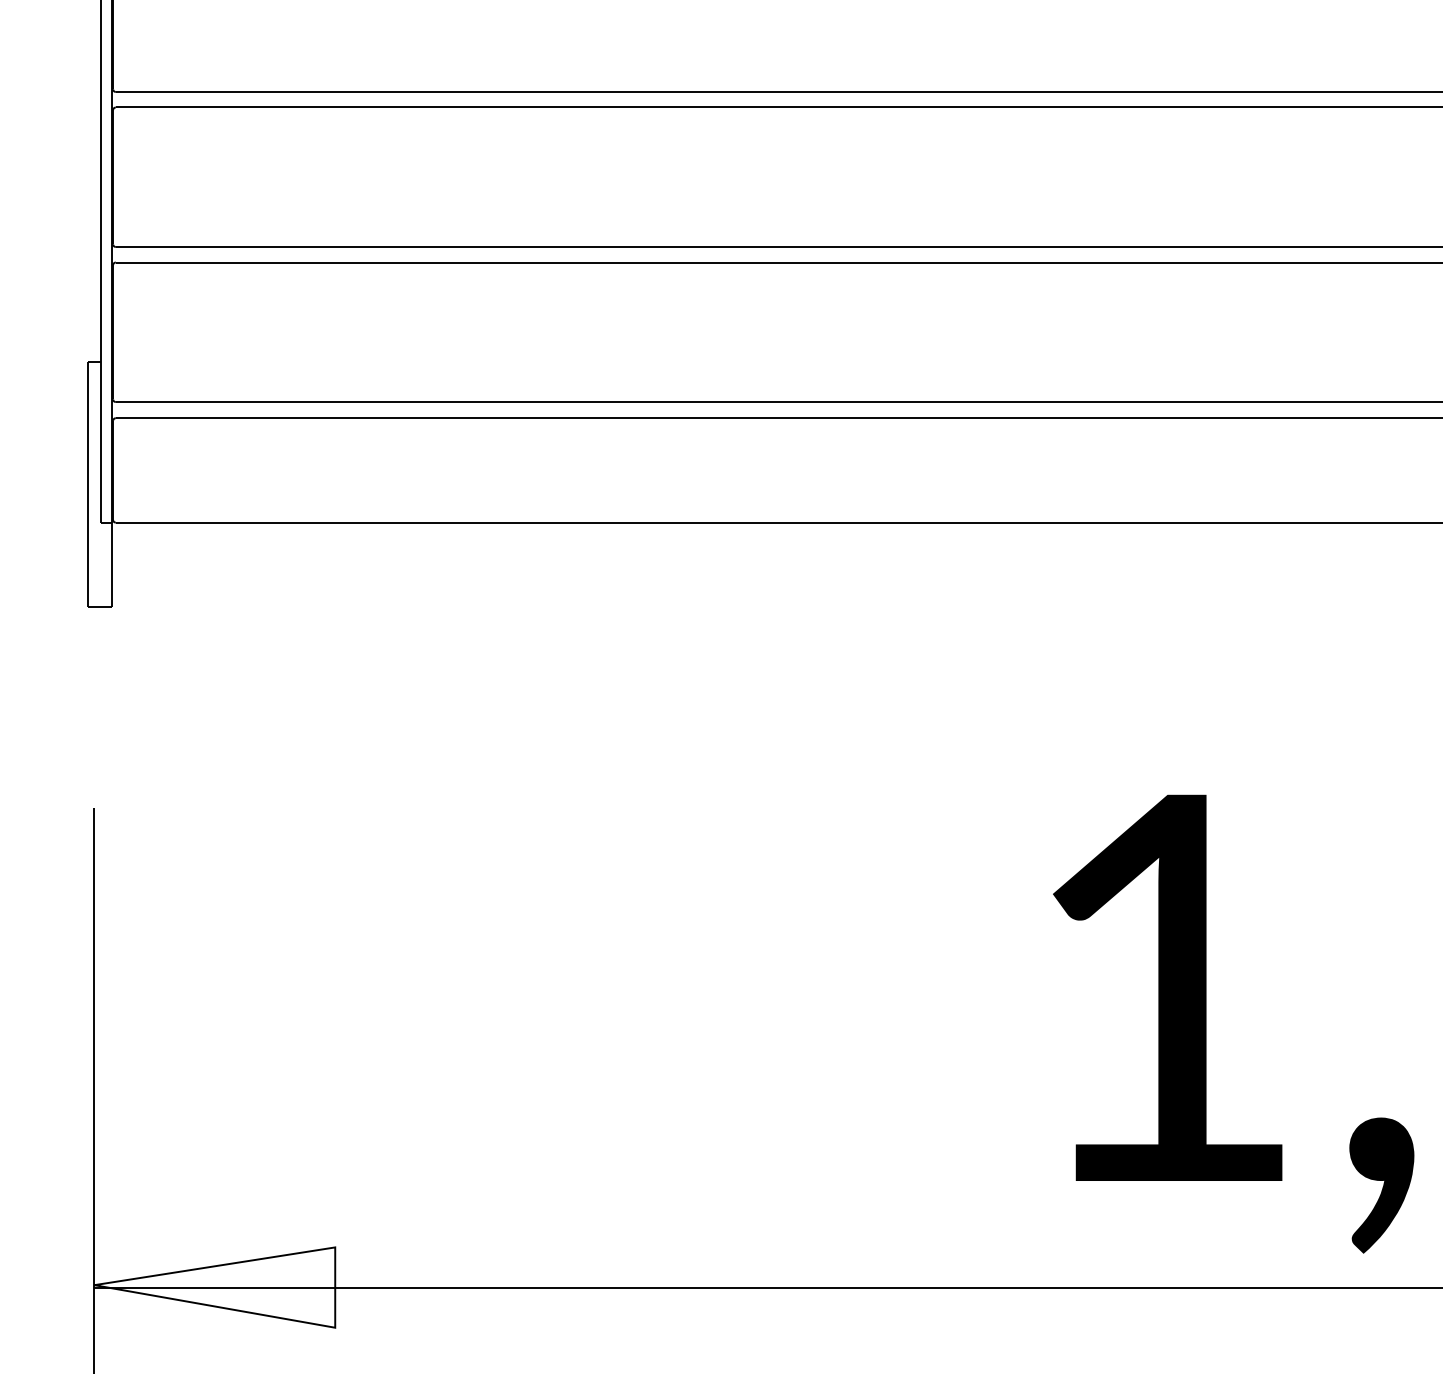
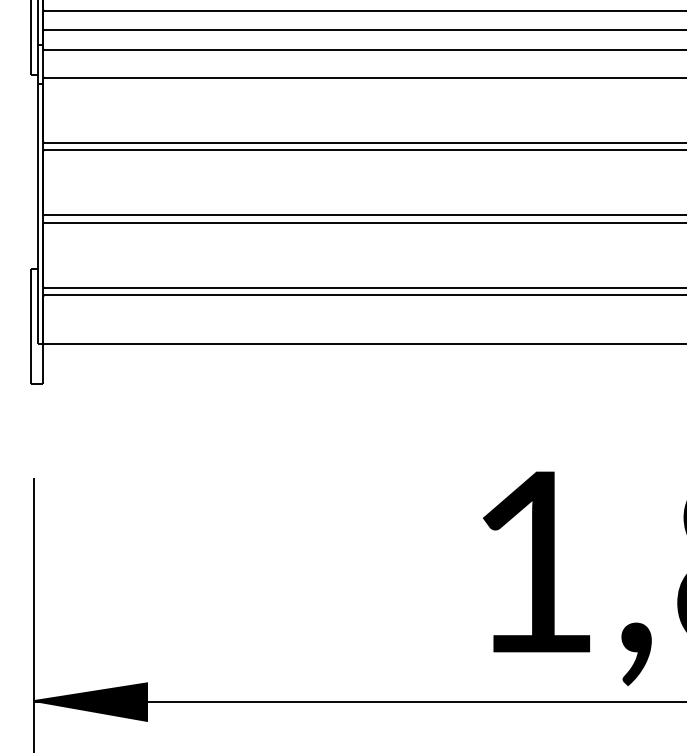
fill: (214, 1286) -> (90, 701), added

